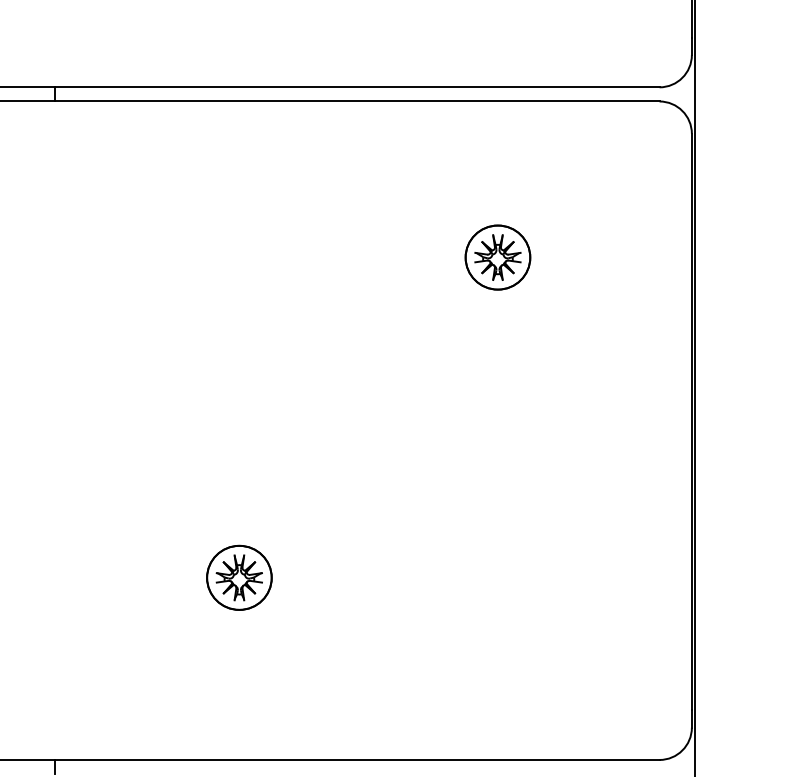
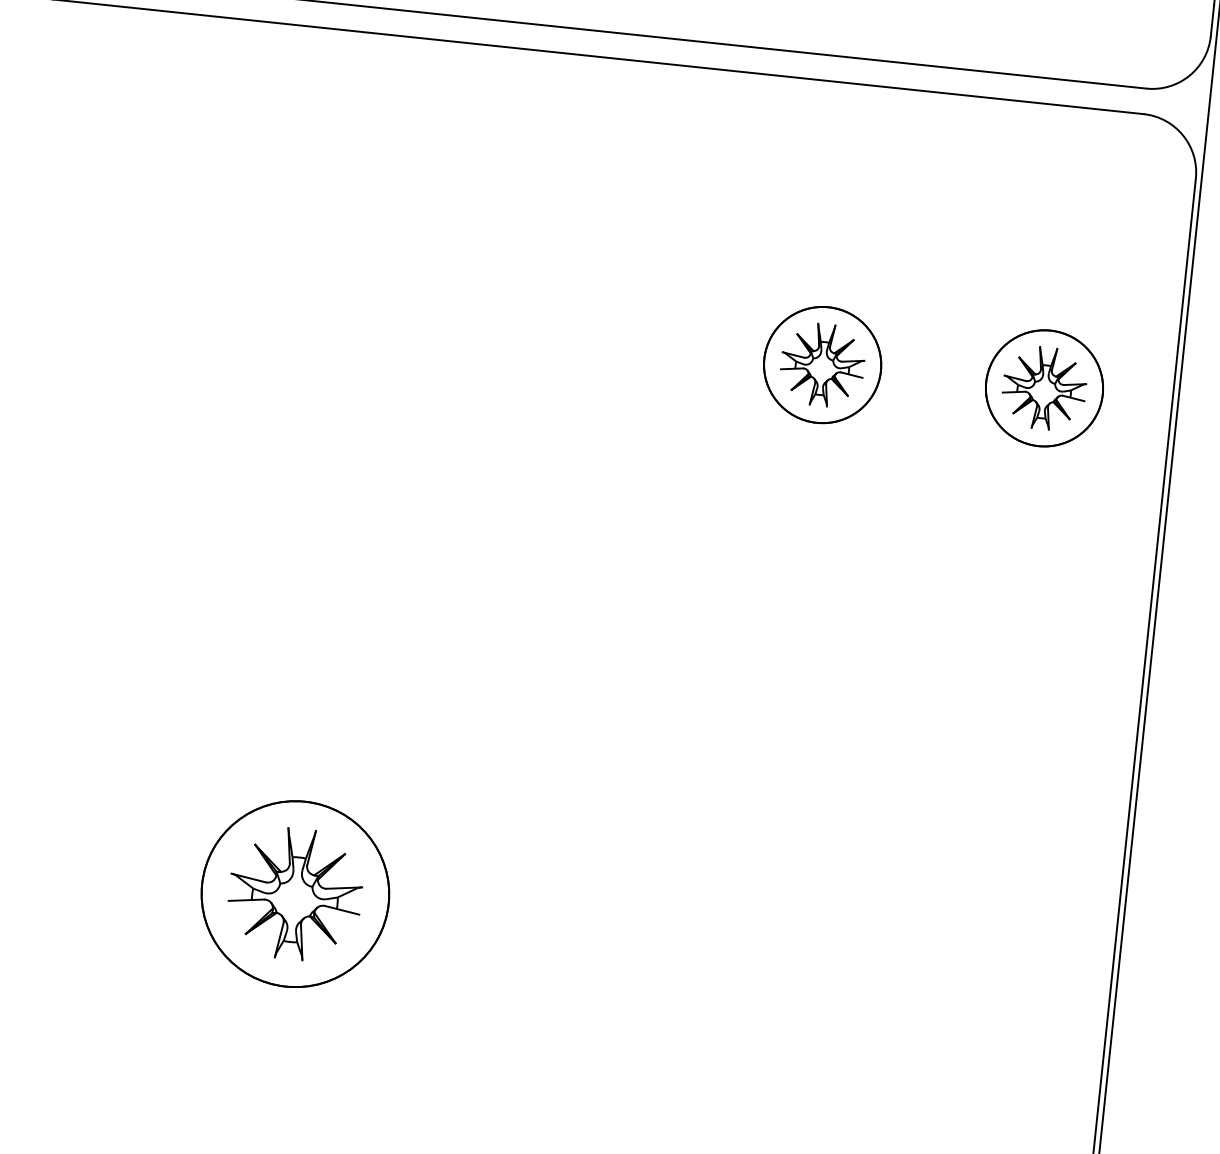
part: (620, 257) -> (1043, 388), added
part: (239, 577) -> (295, 893), size x1.6

